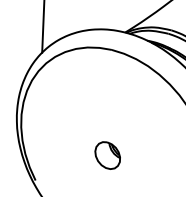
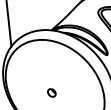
part: (107, 154) -> (51, 92), size x0.6

